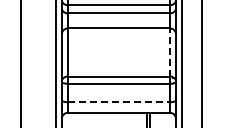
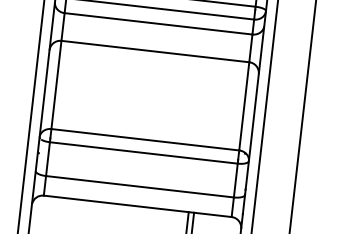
line: (170, 52) -> (244, 106), dashed -> solid
line: (119, 102) -> (140, 187), dashed -> solid

